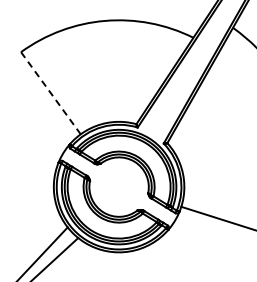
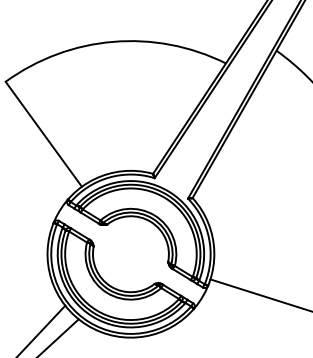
line: (50, 93) -> (43, 134), dashed -> solid

